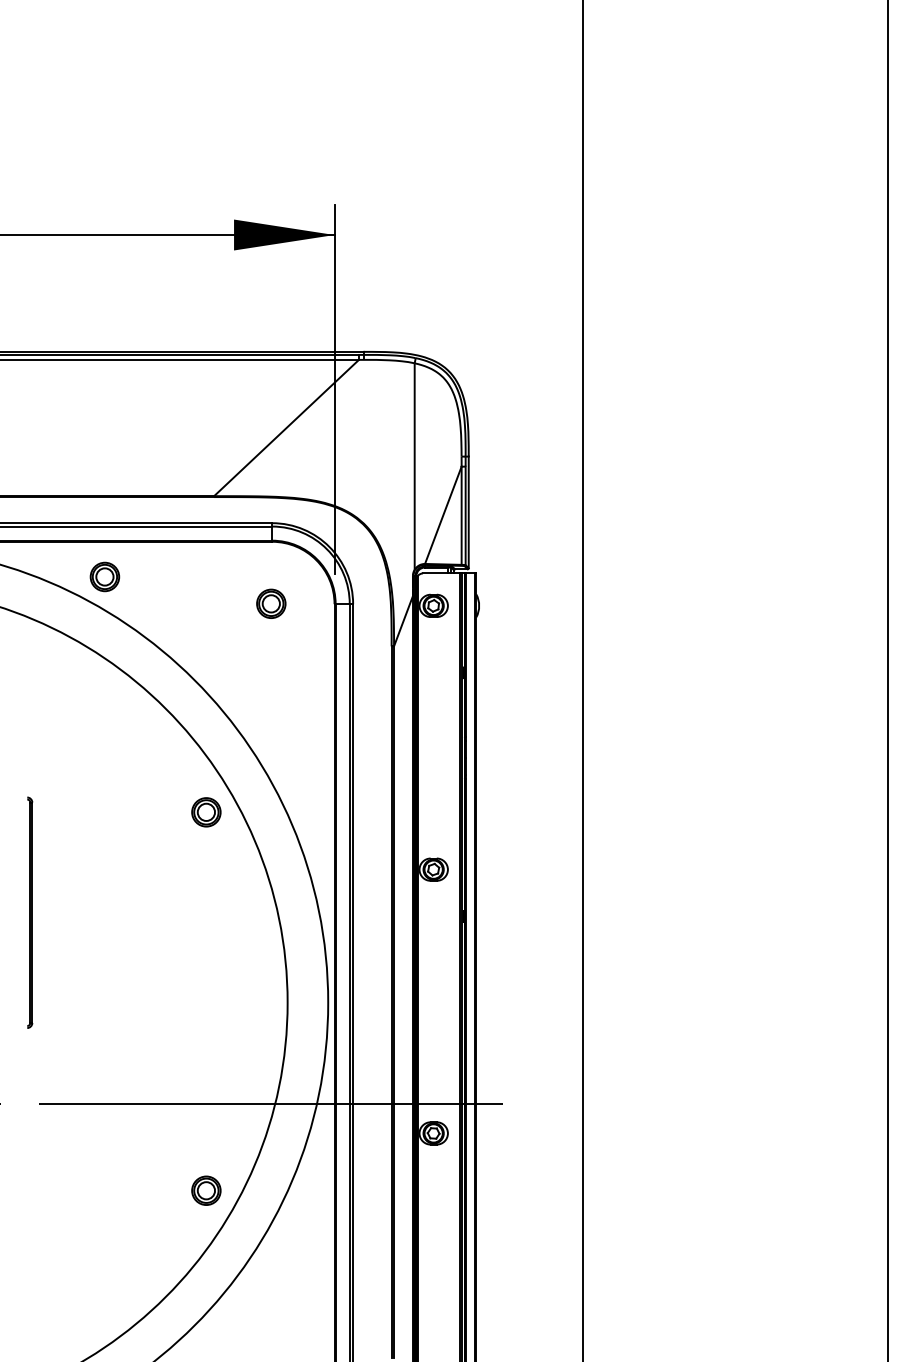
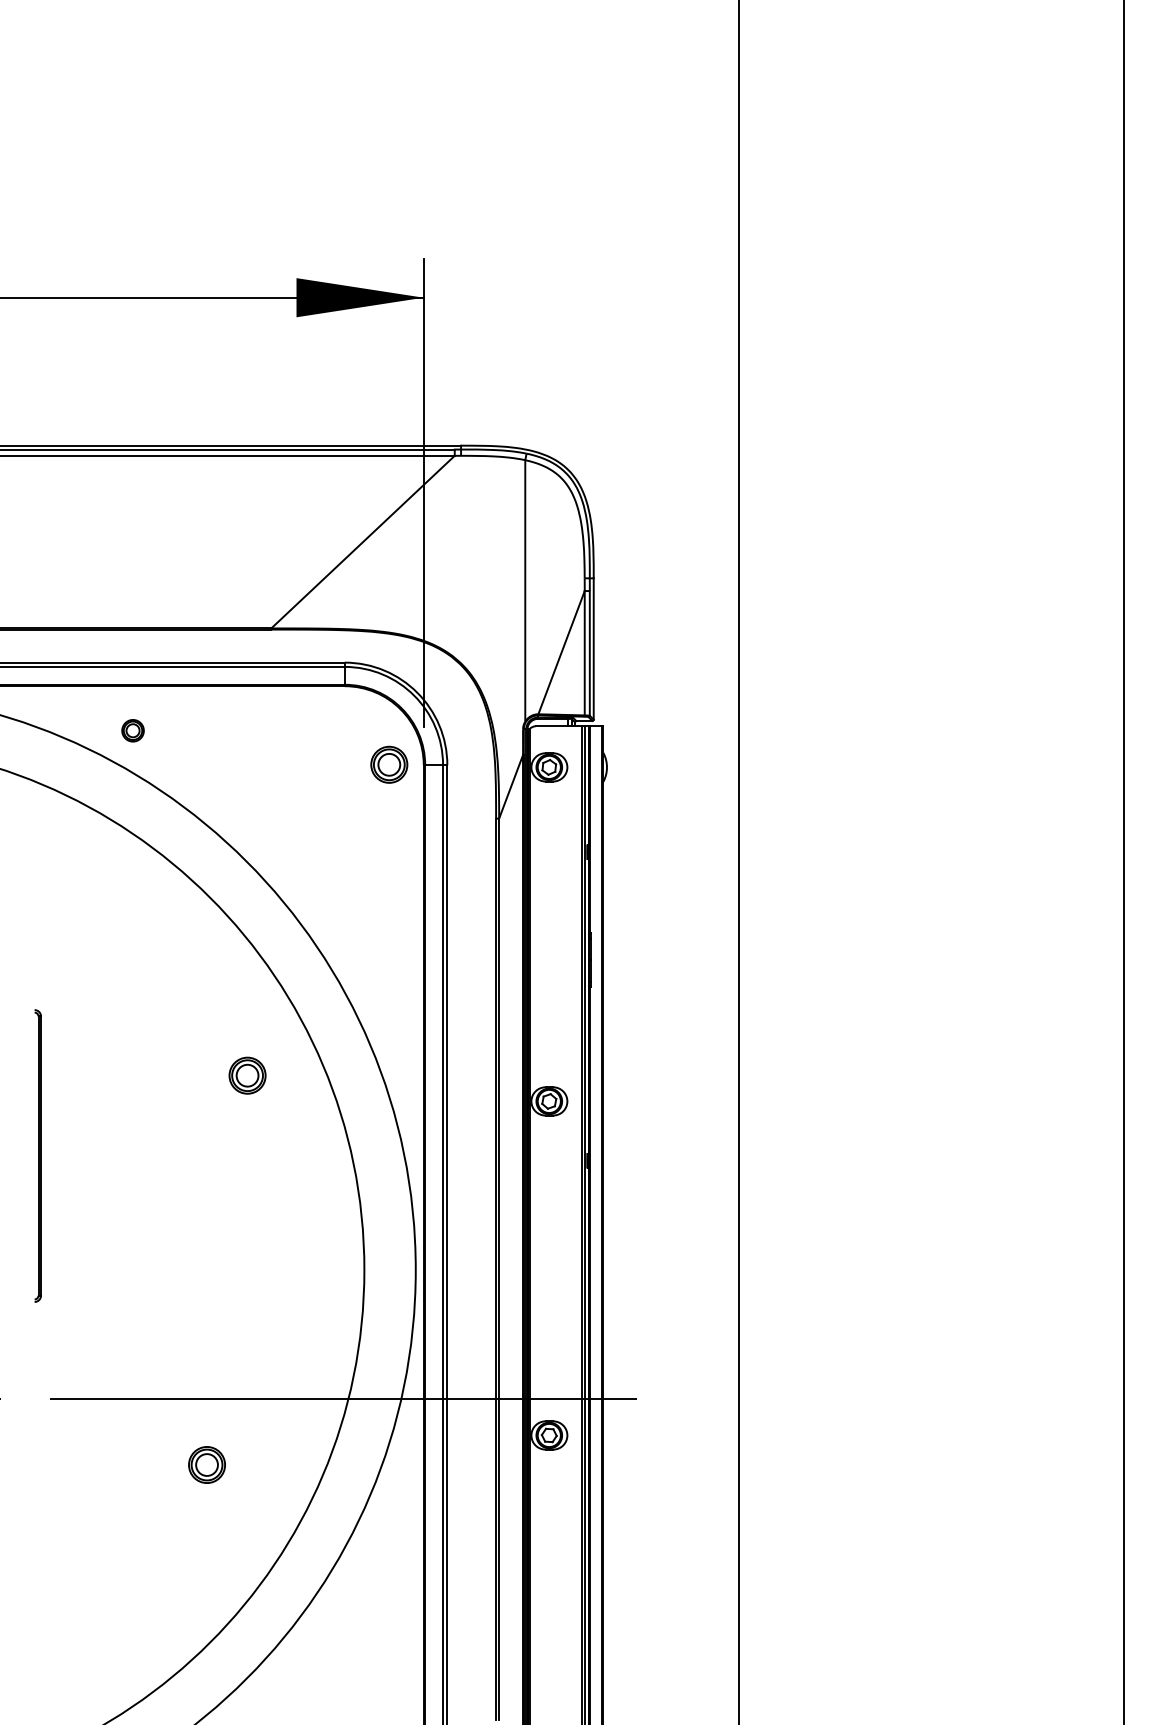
part: (104, 576) -> (132, 730), size x0.6
part: (271, 603) -> (389, 764), moved
part: (206, 812) -> (247, 1075), moved
part: (206, 1190) -> (207, 1464), moved

